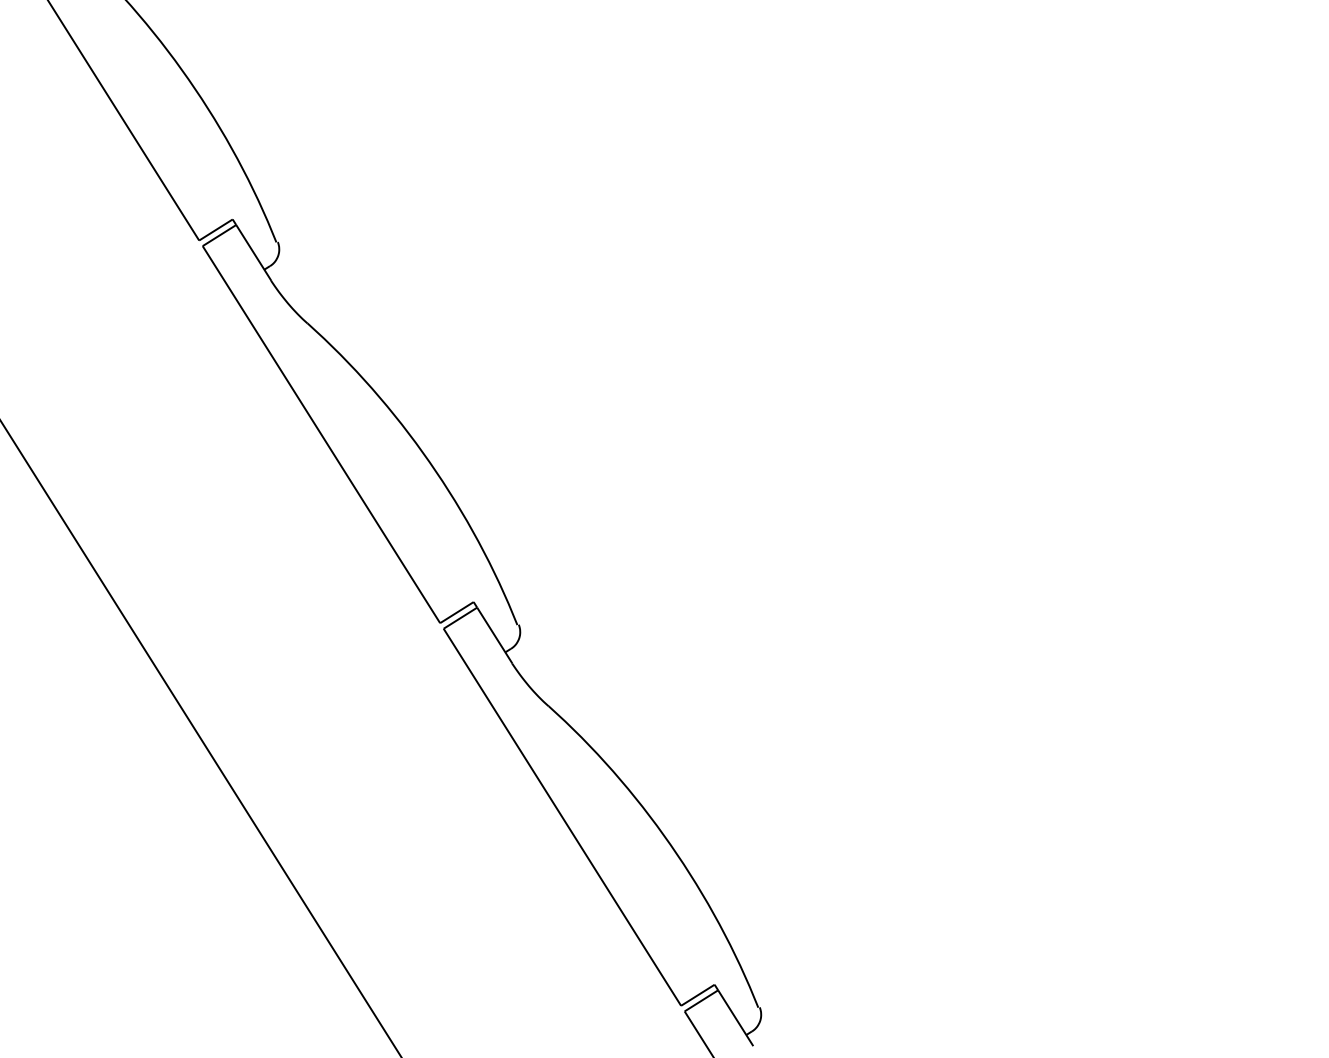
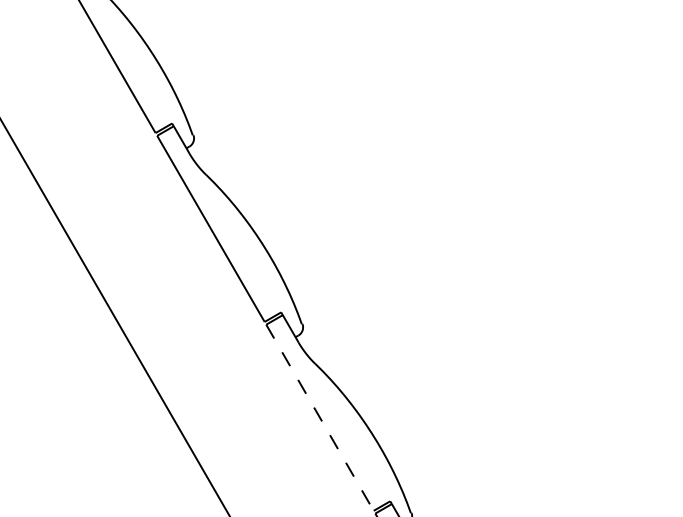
line: (563, 818) -> (320, 418), solid -> dashed

